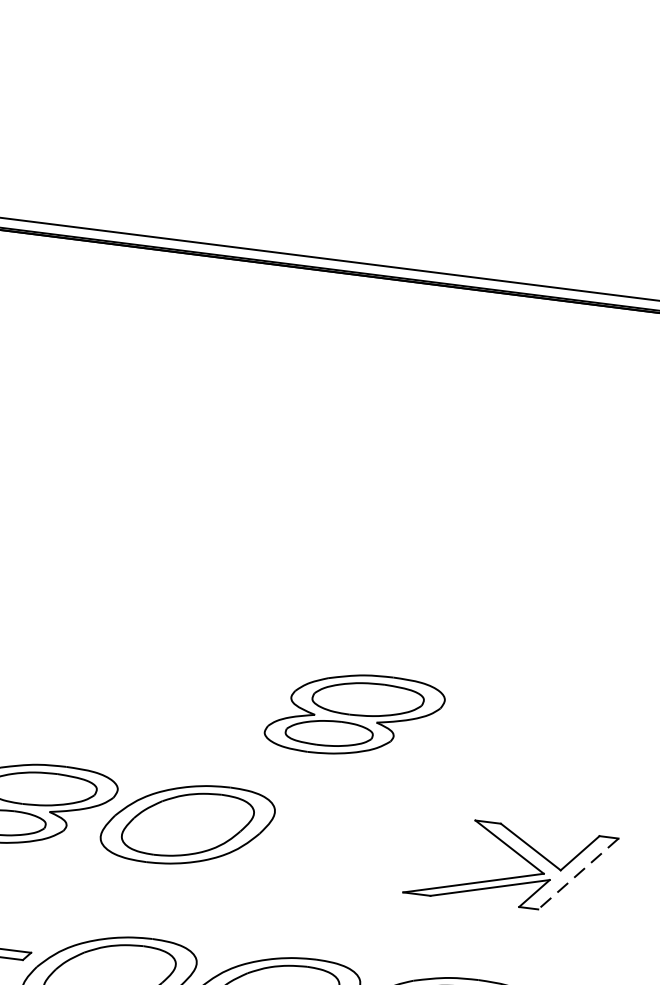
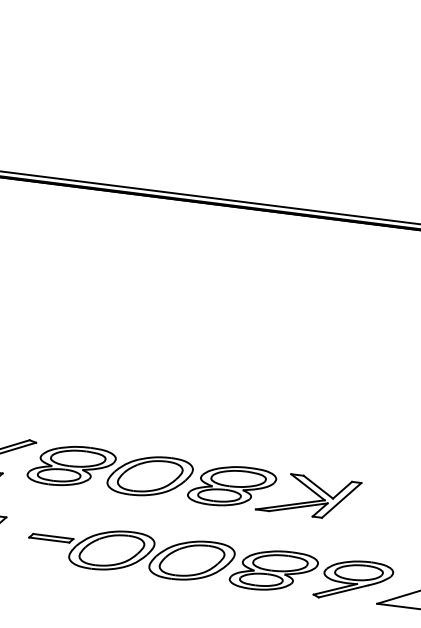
part: (355, 715) -> (232, 486), moved
line: (577, 874) -> (341, 500), dashed -> solid

